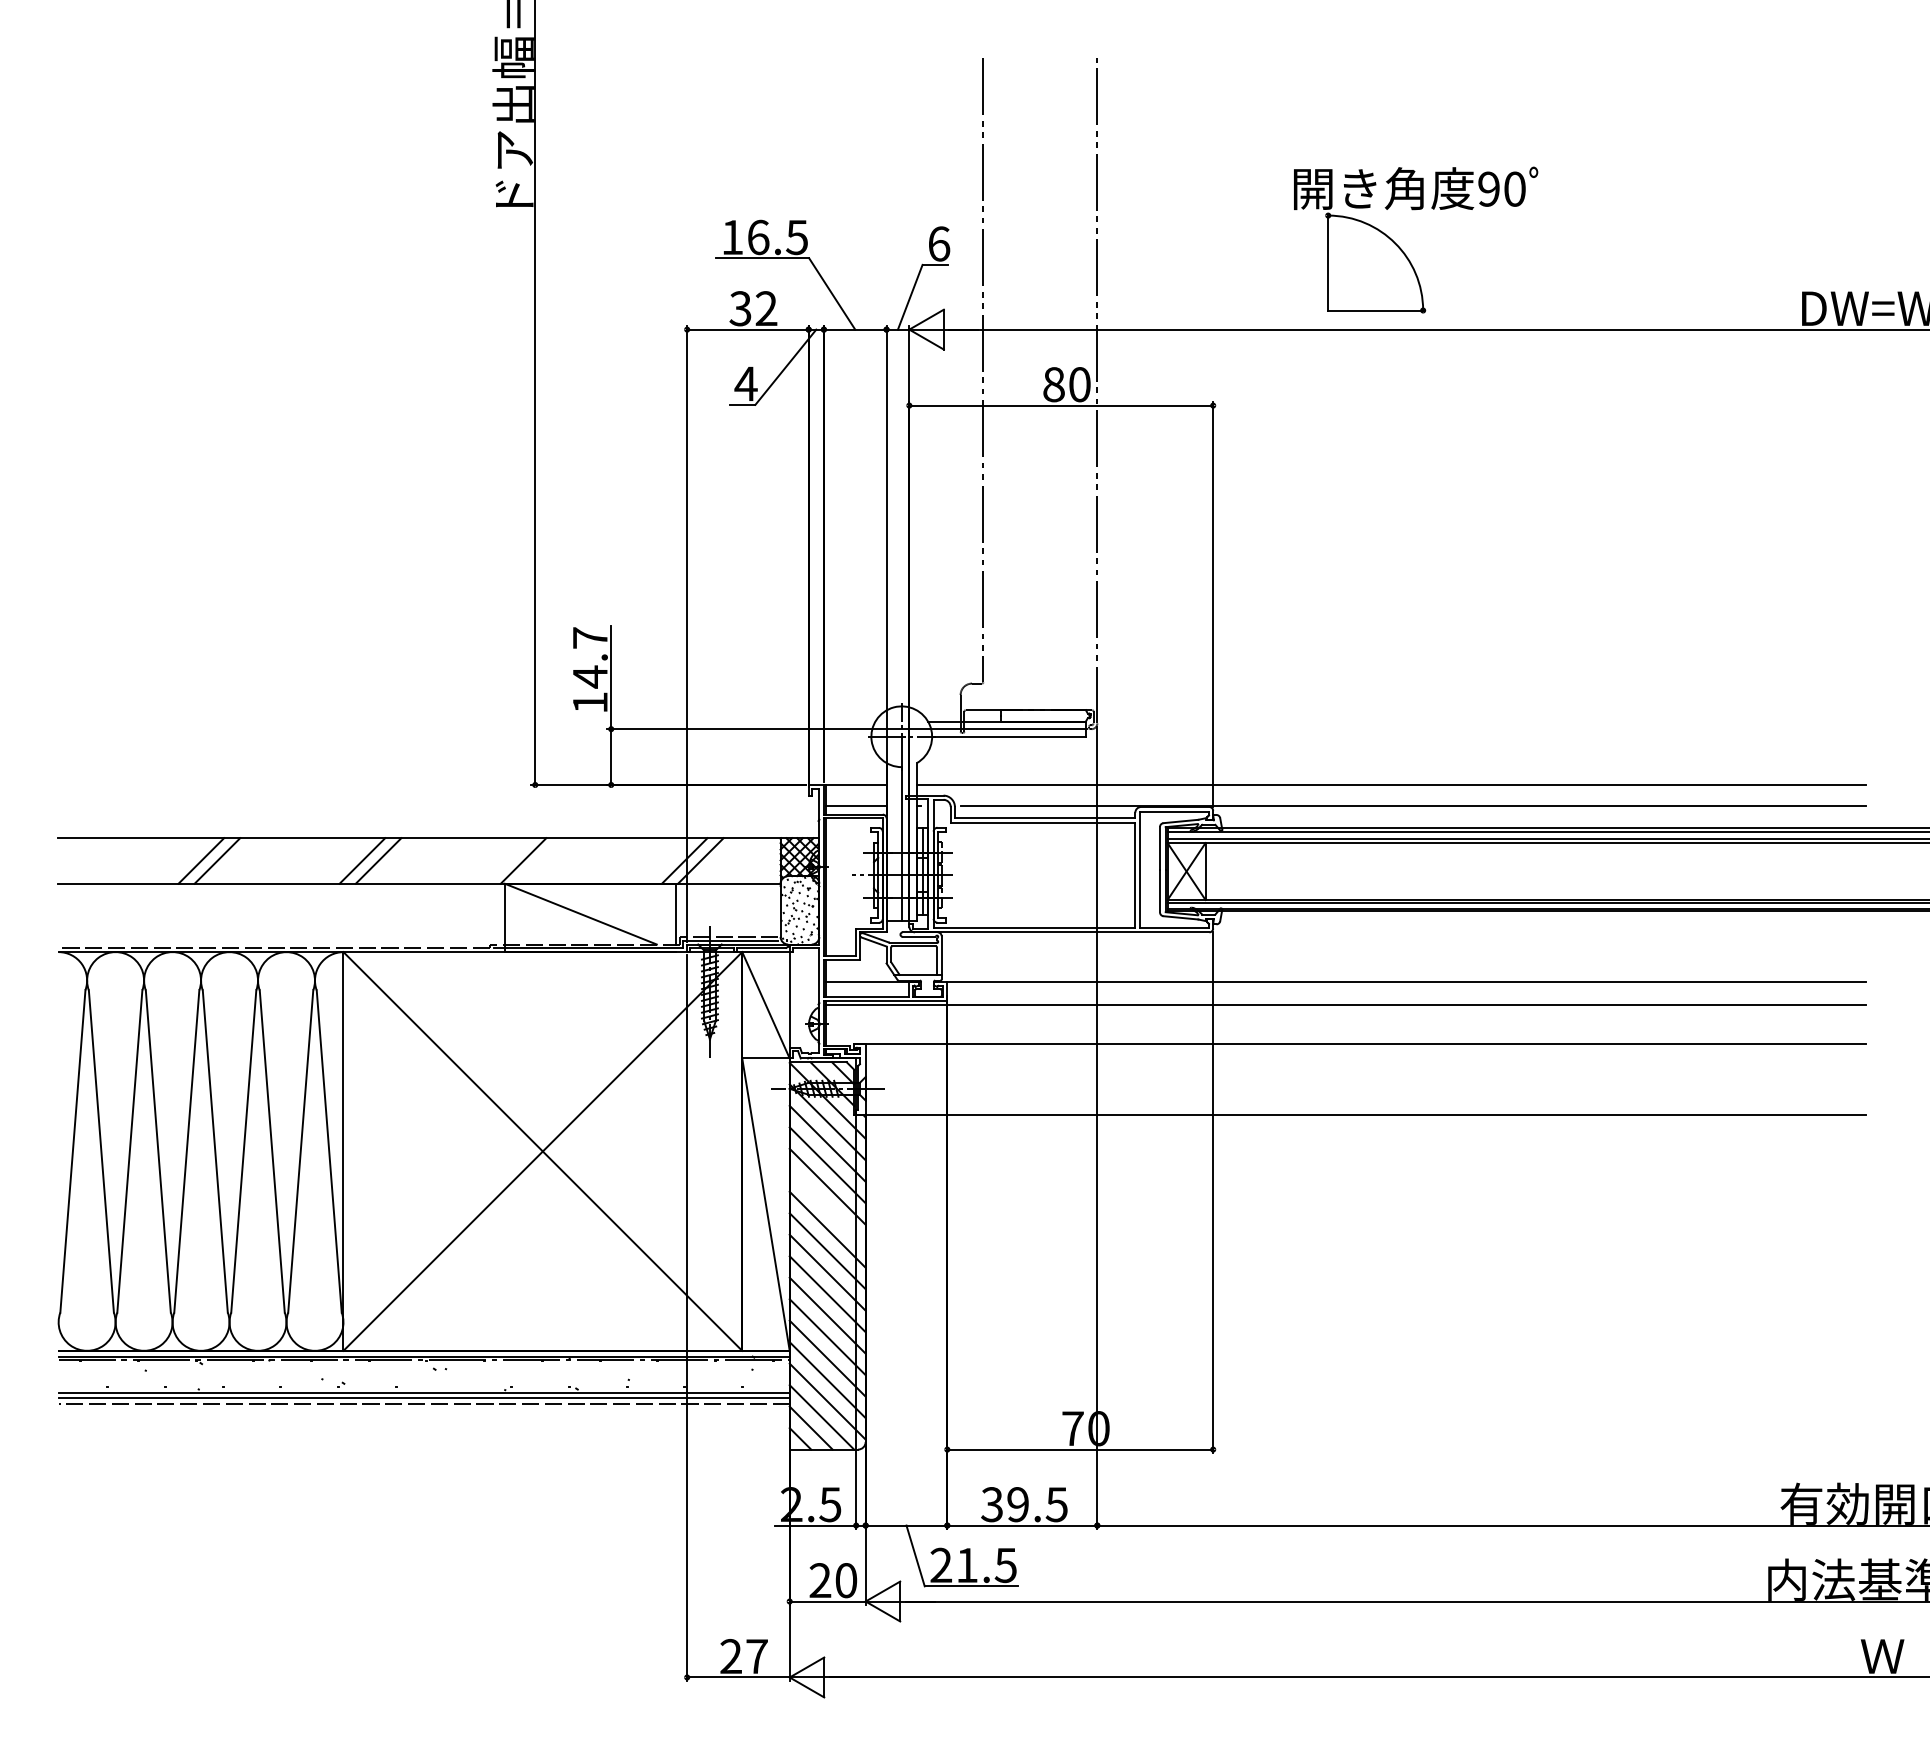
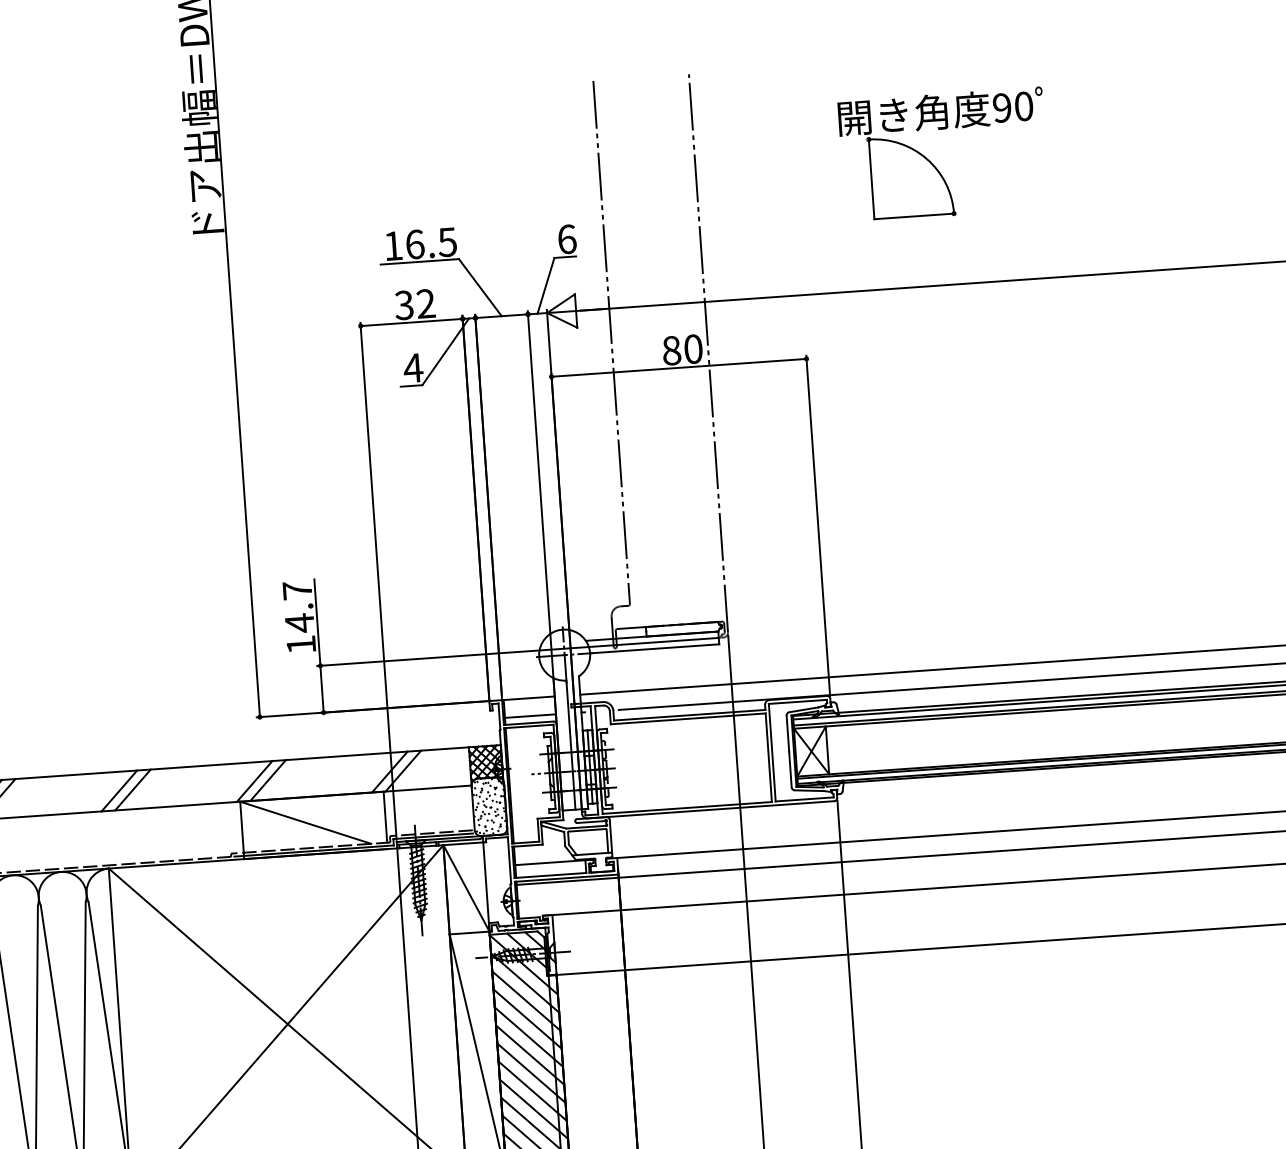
part: (1402, 249) -> (933, 163), moved
line: (539, 860) -> (267, 780), added
line: (827, 1208) -> (530, 1055), added

